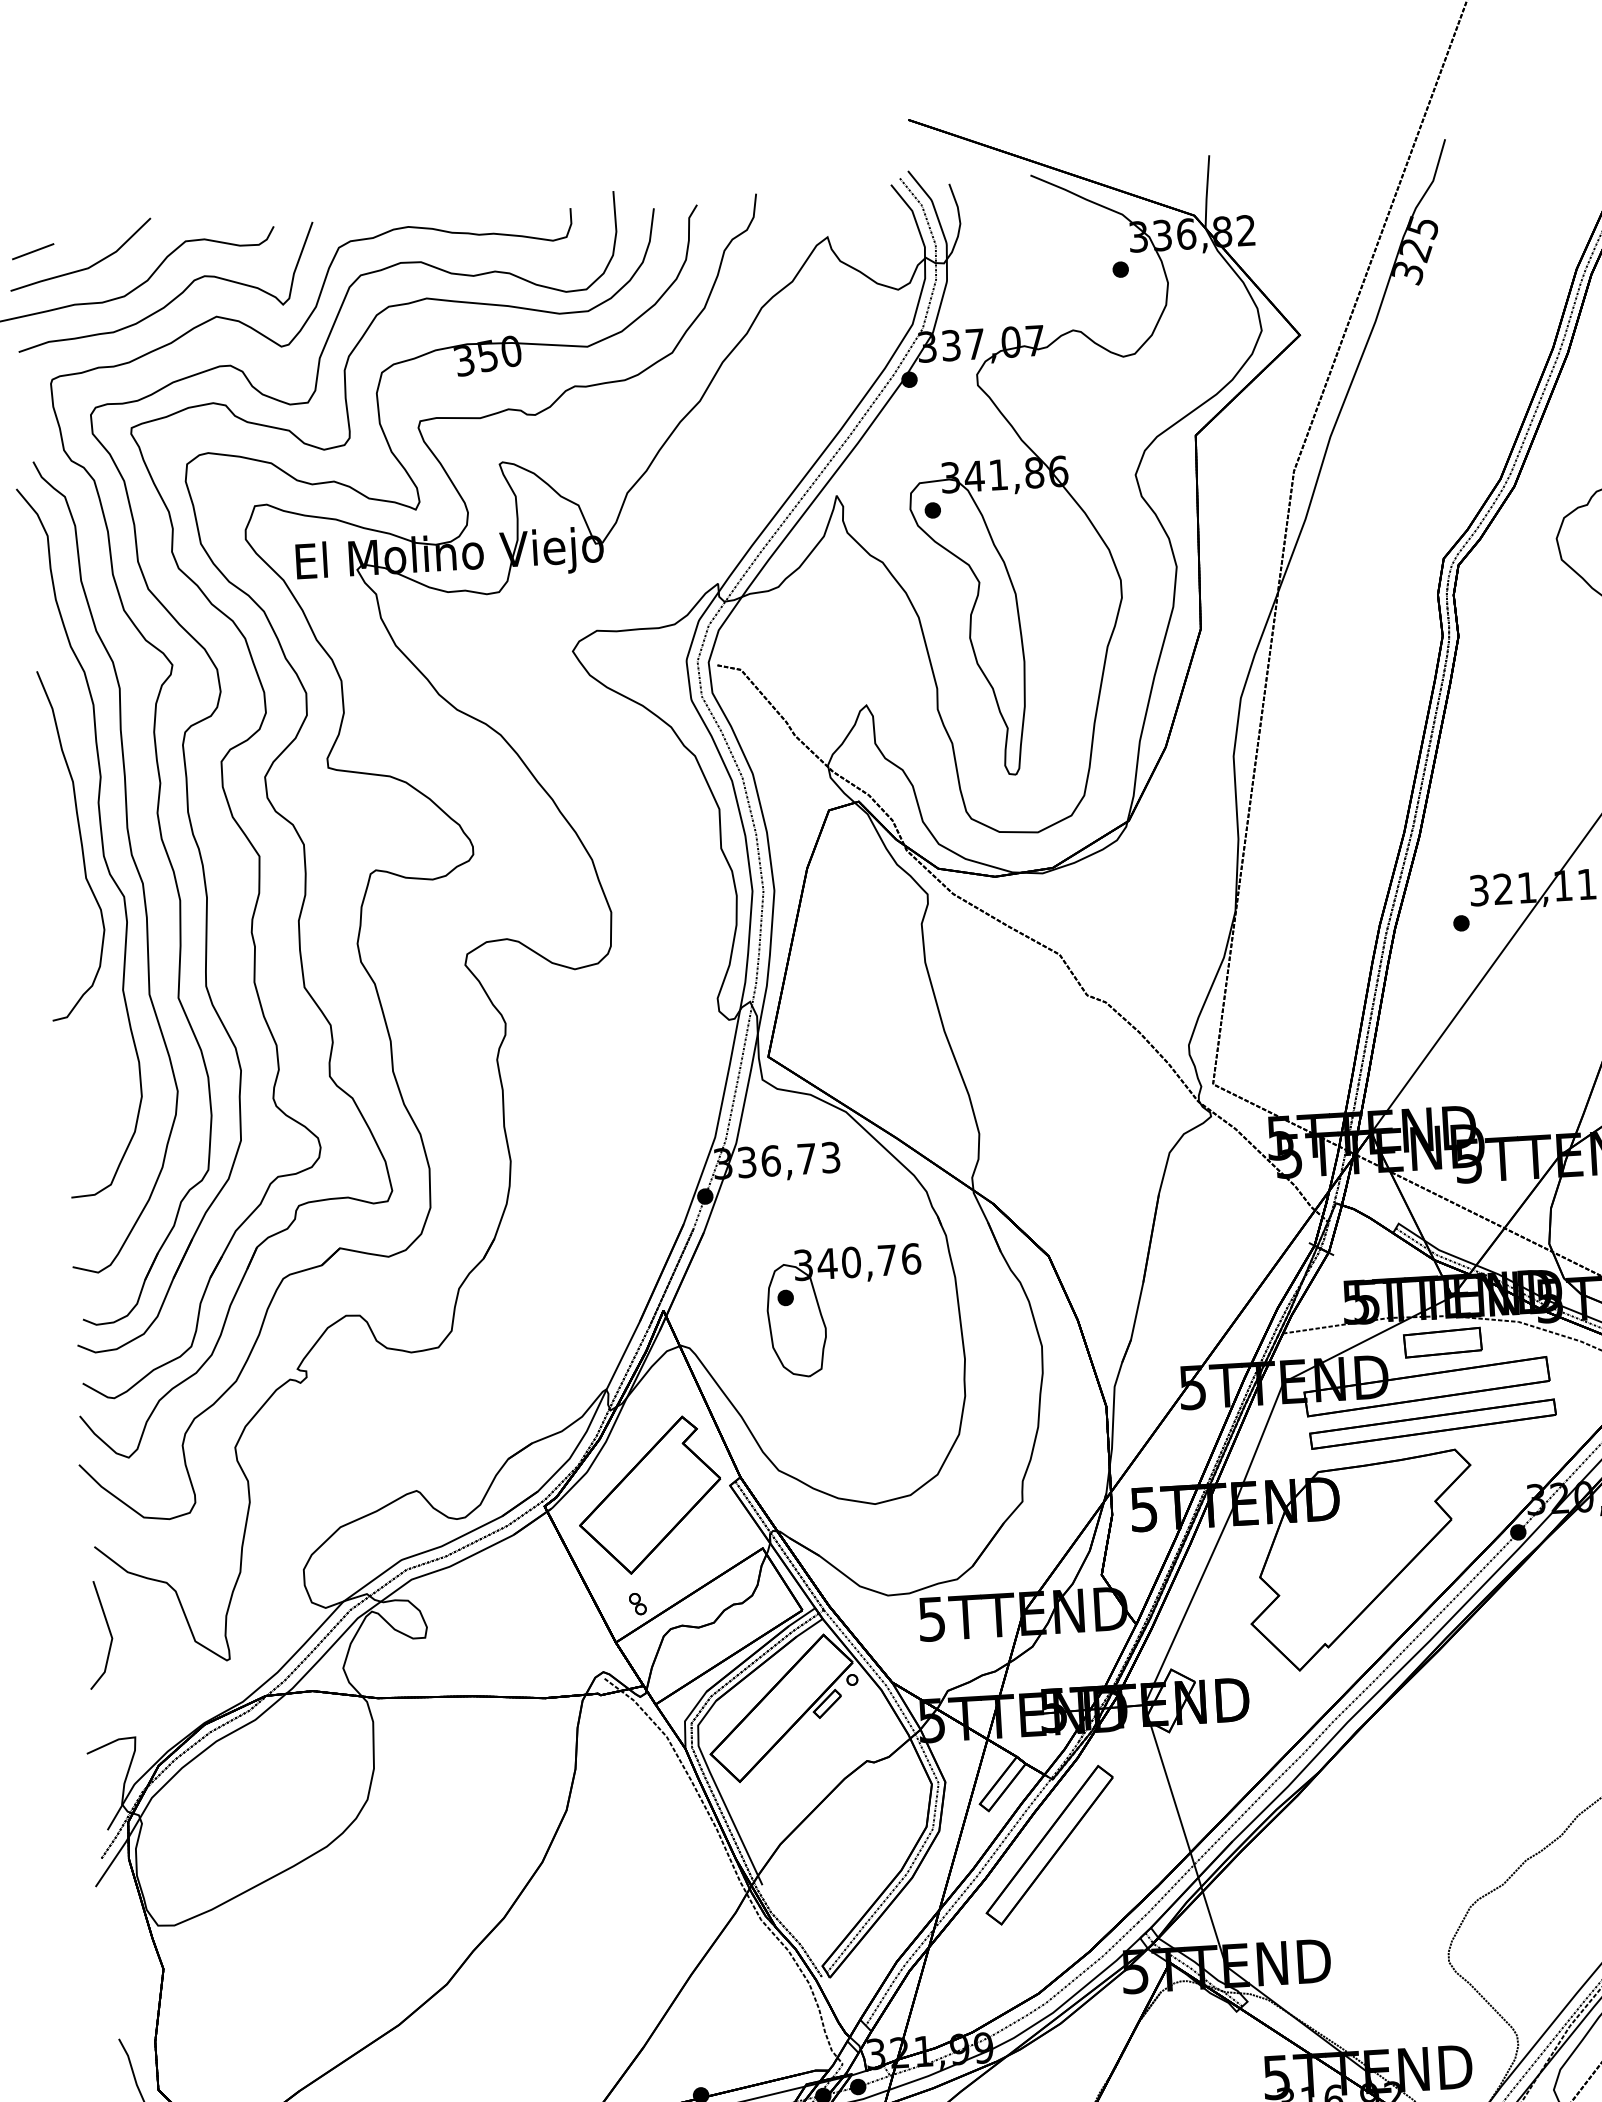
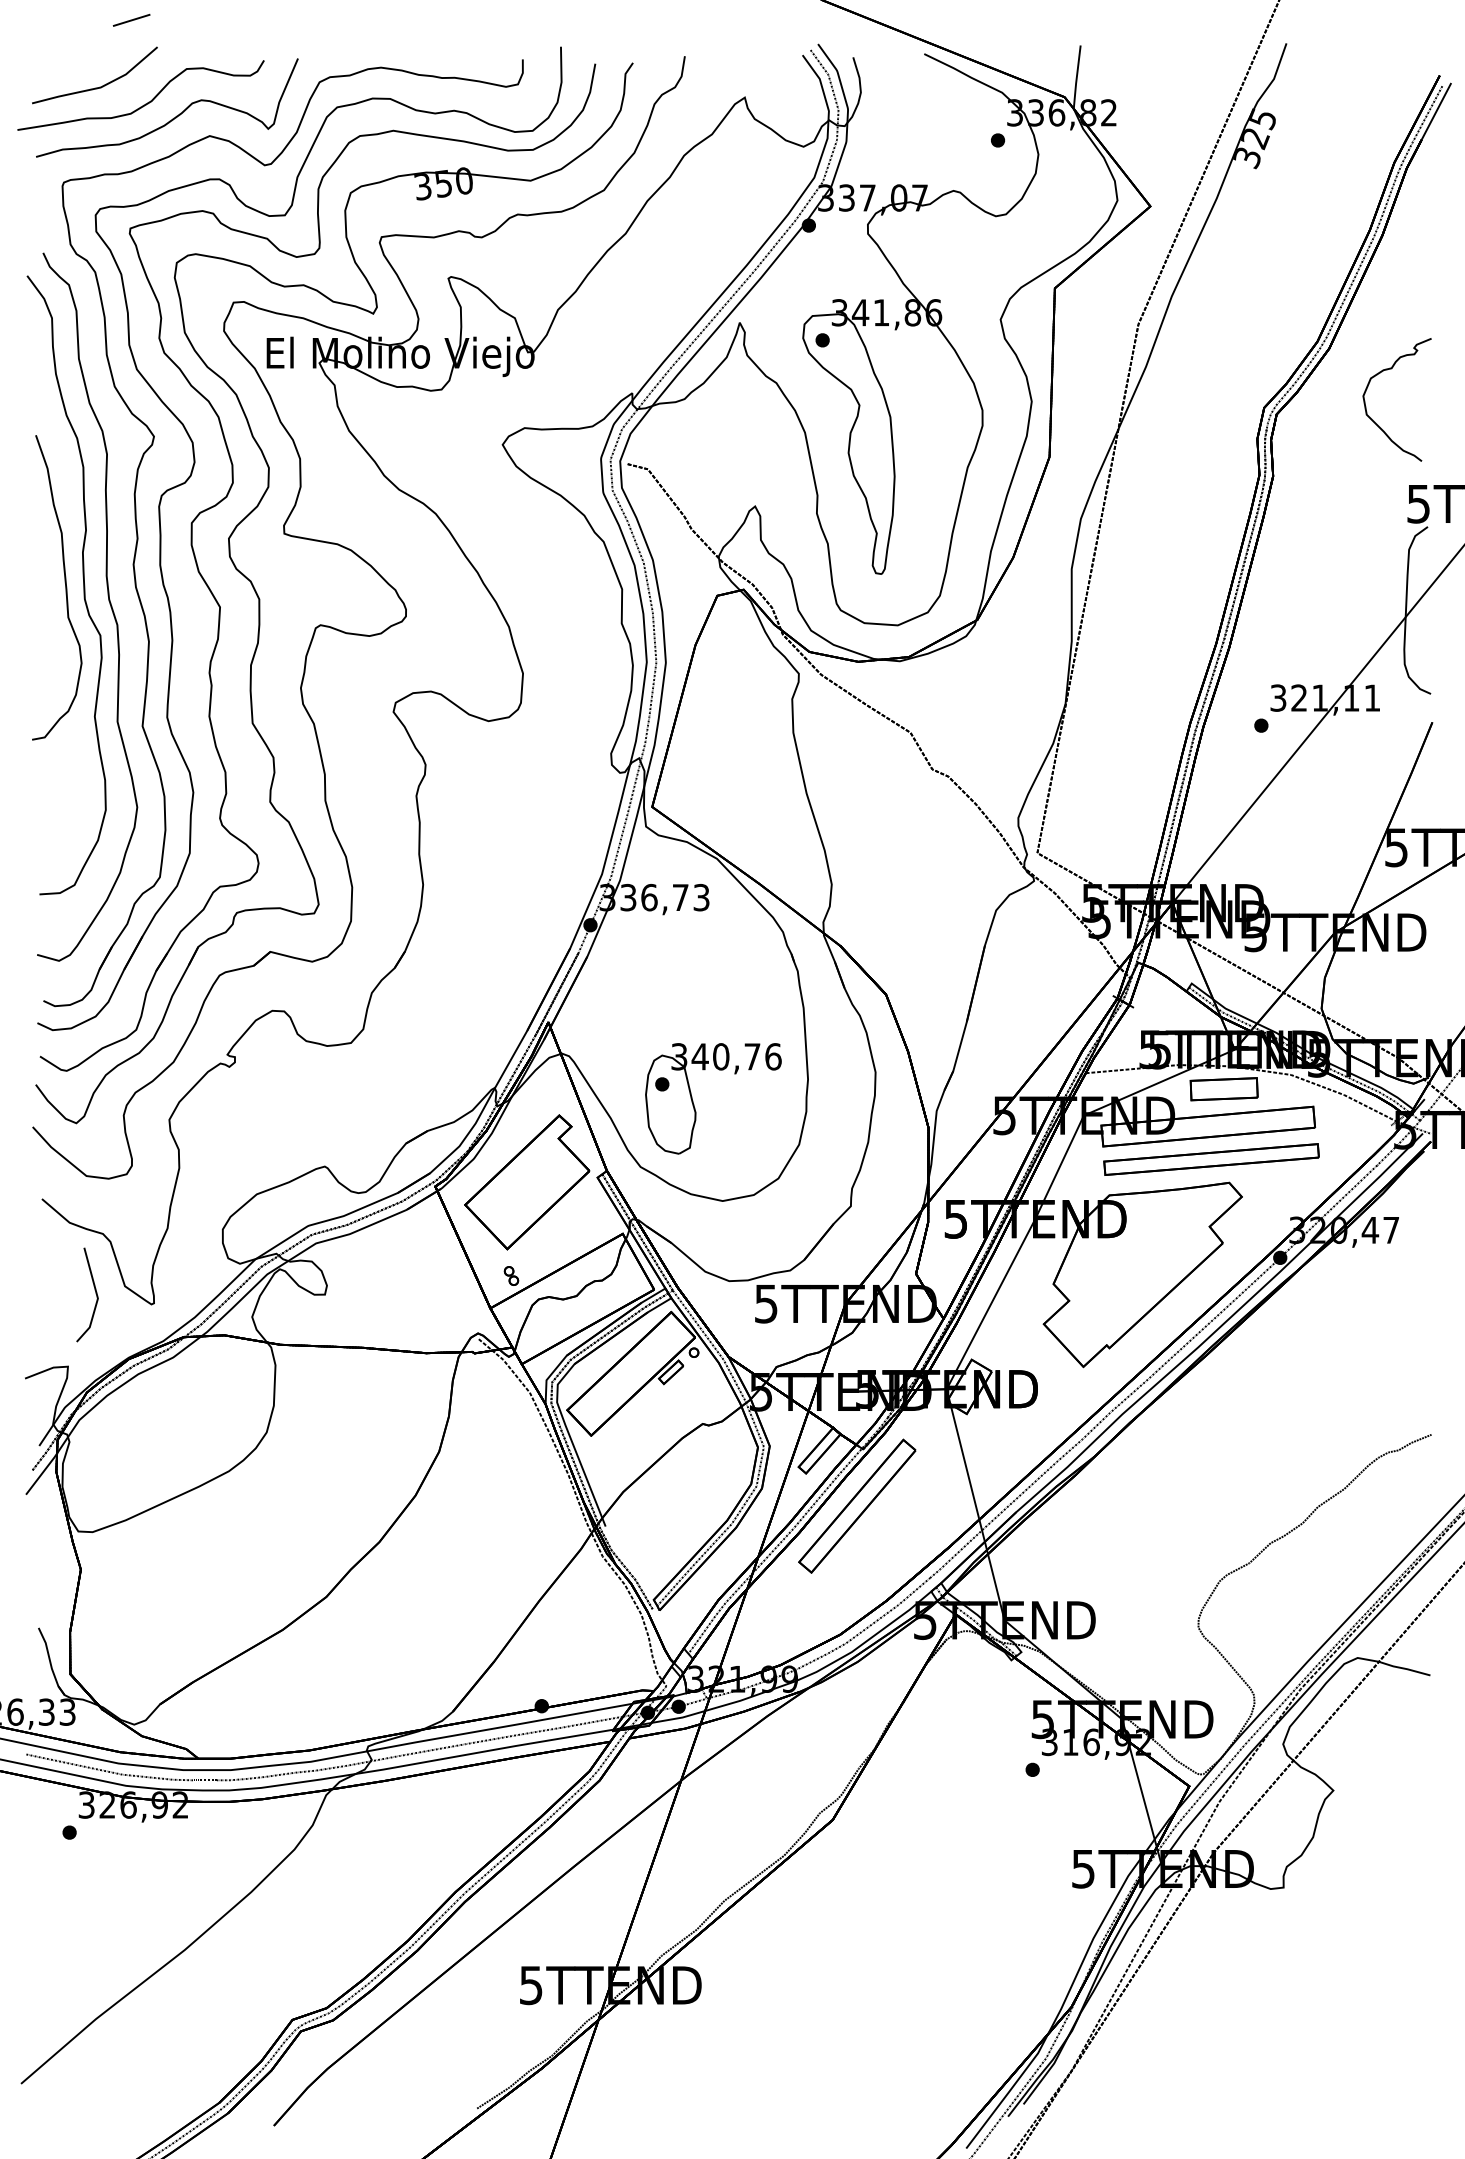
line: (32, 250) -> (131, 19), moved
part: (823, 1318) -> (694, 1104), moved
line: (107, 1629) -> (94, 1290), moved

